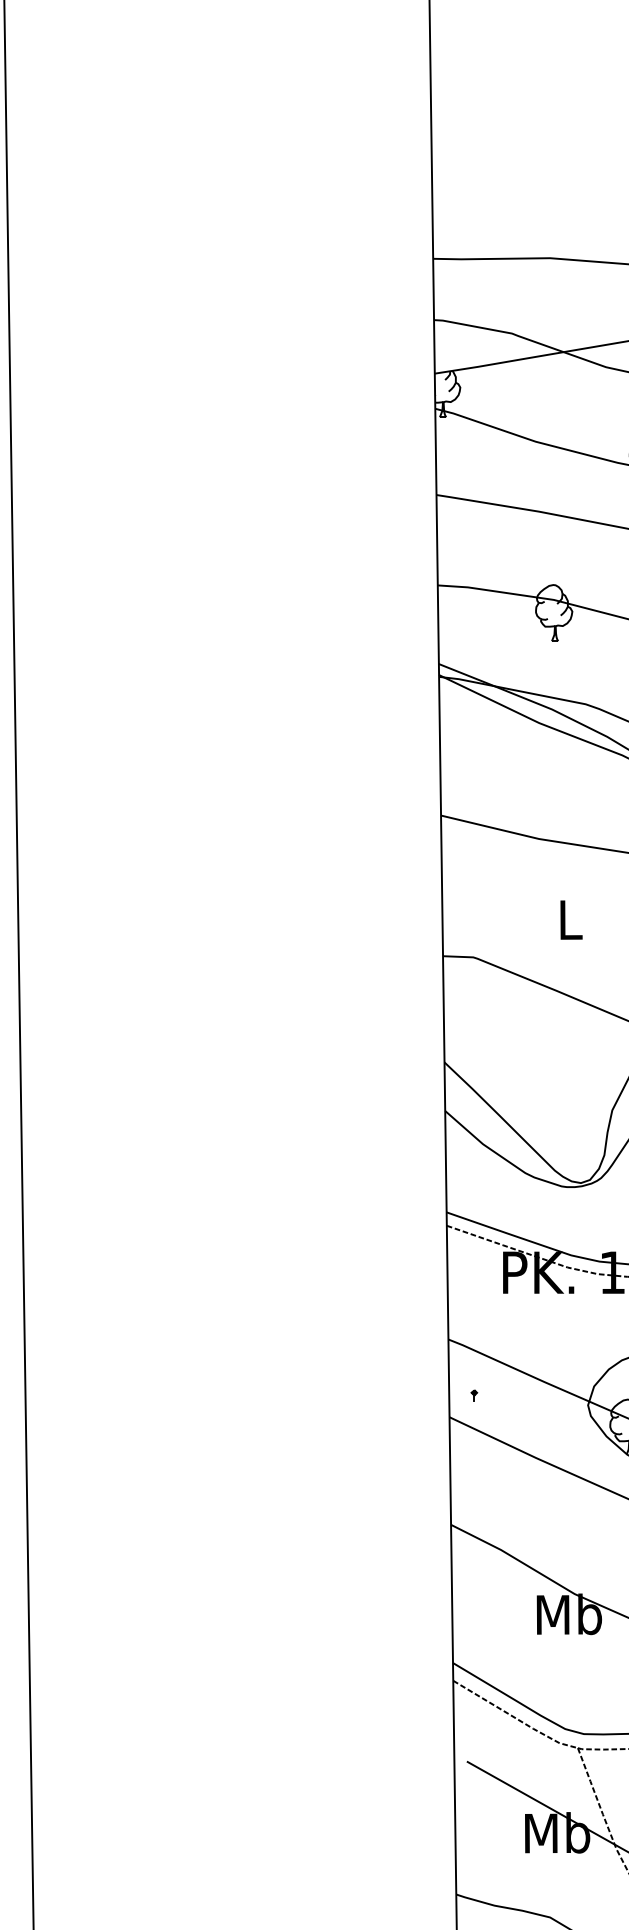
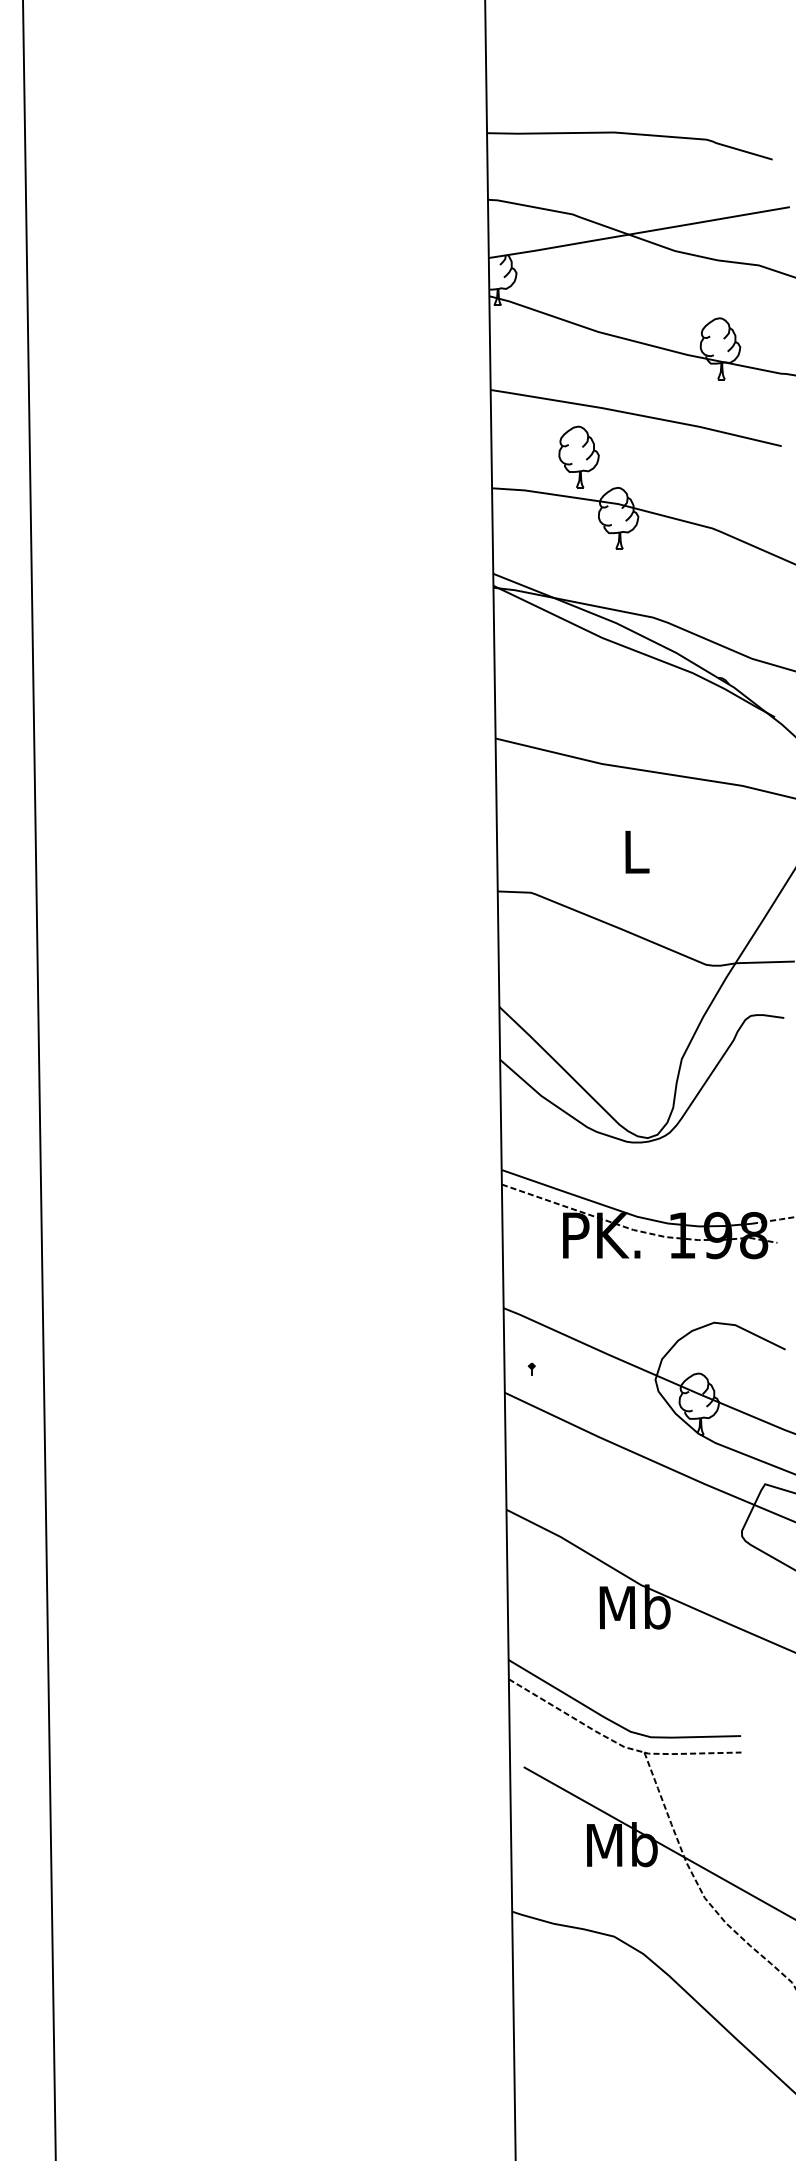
part: (517, 556) -> (578, 456), added

